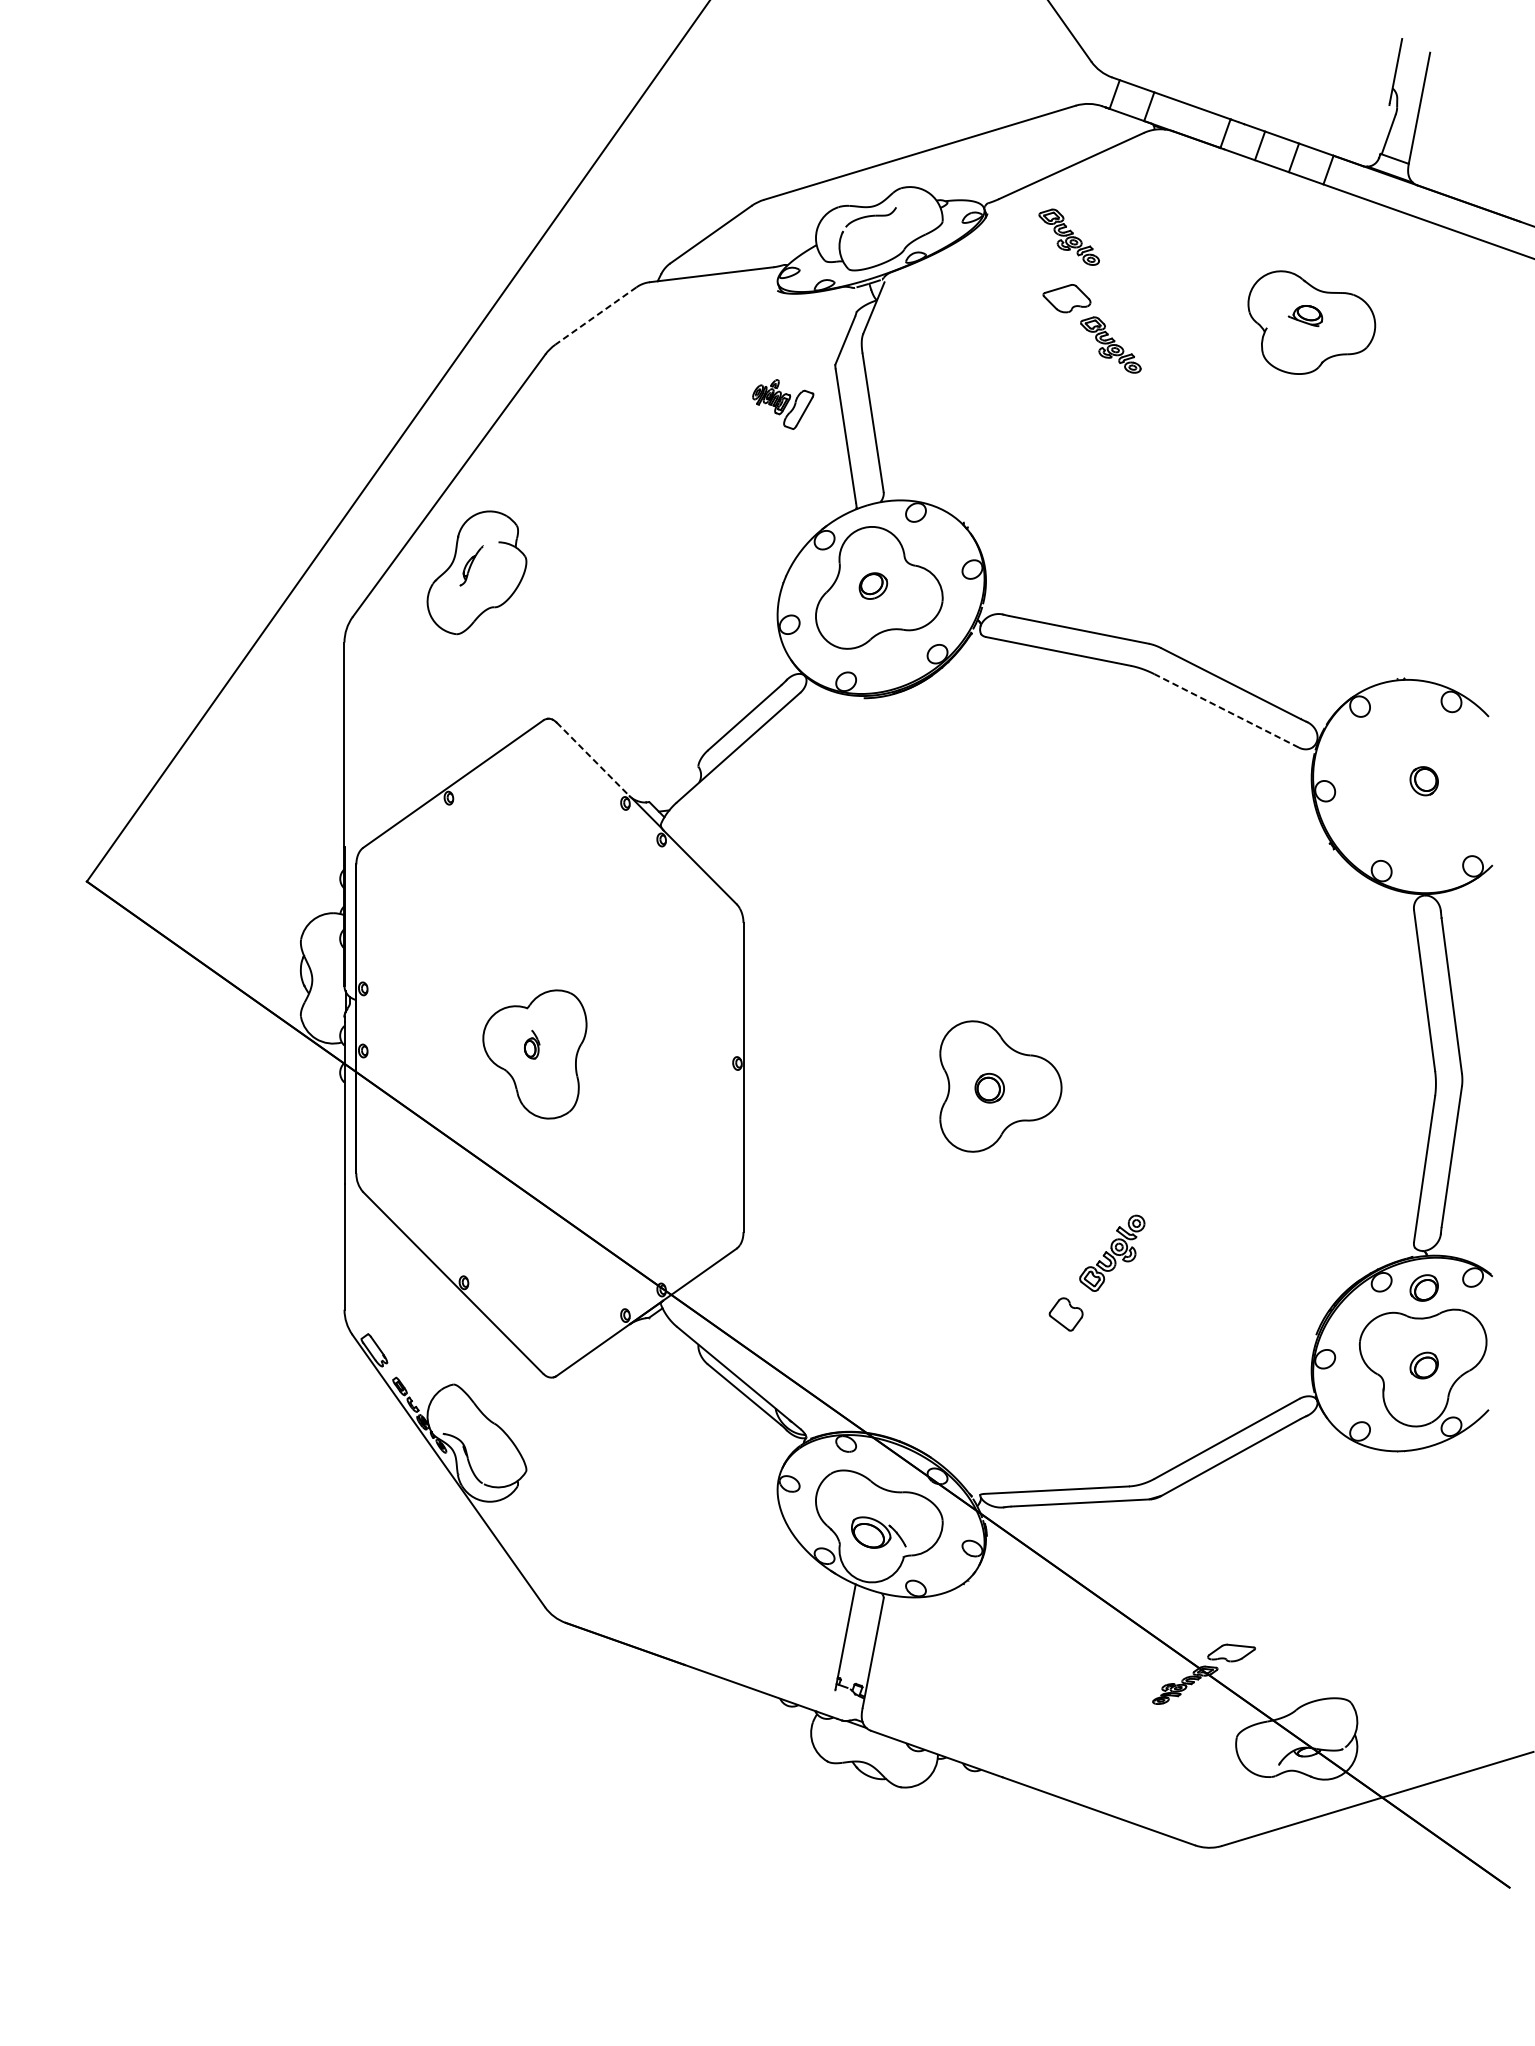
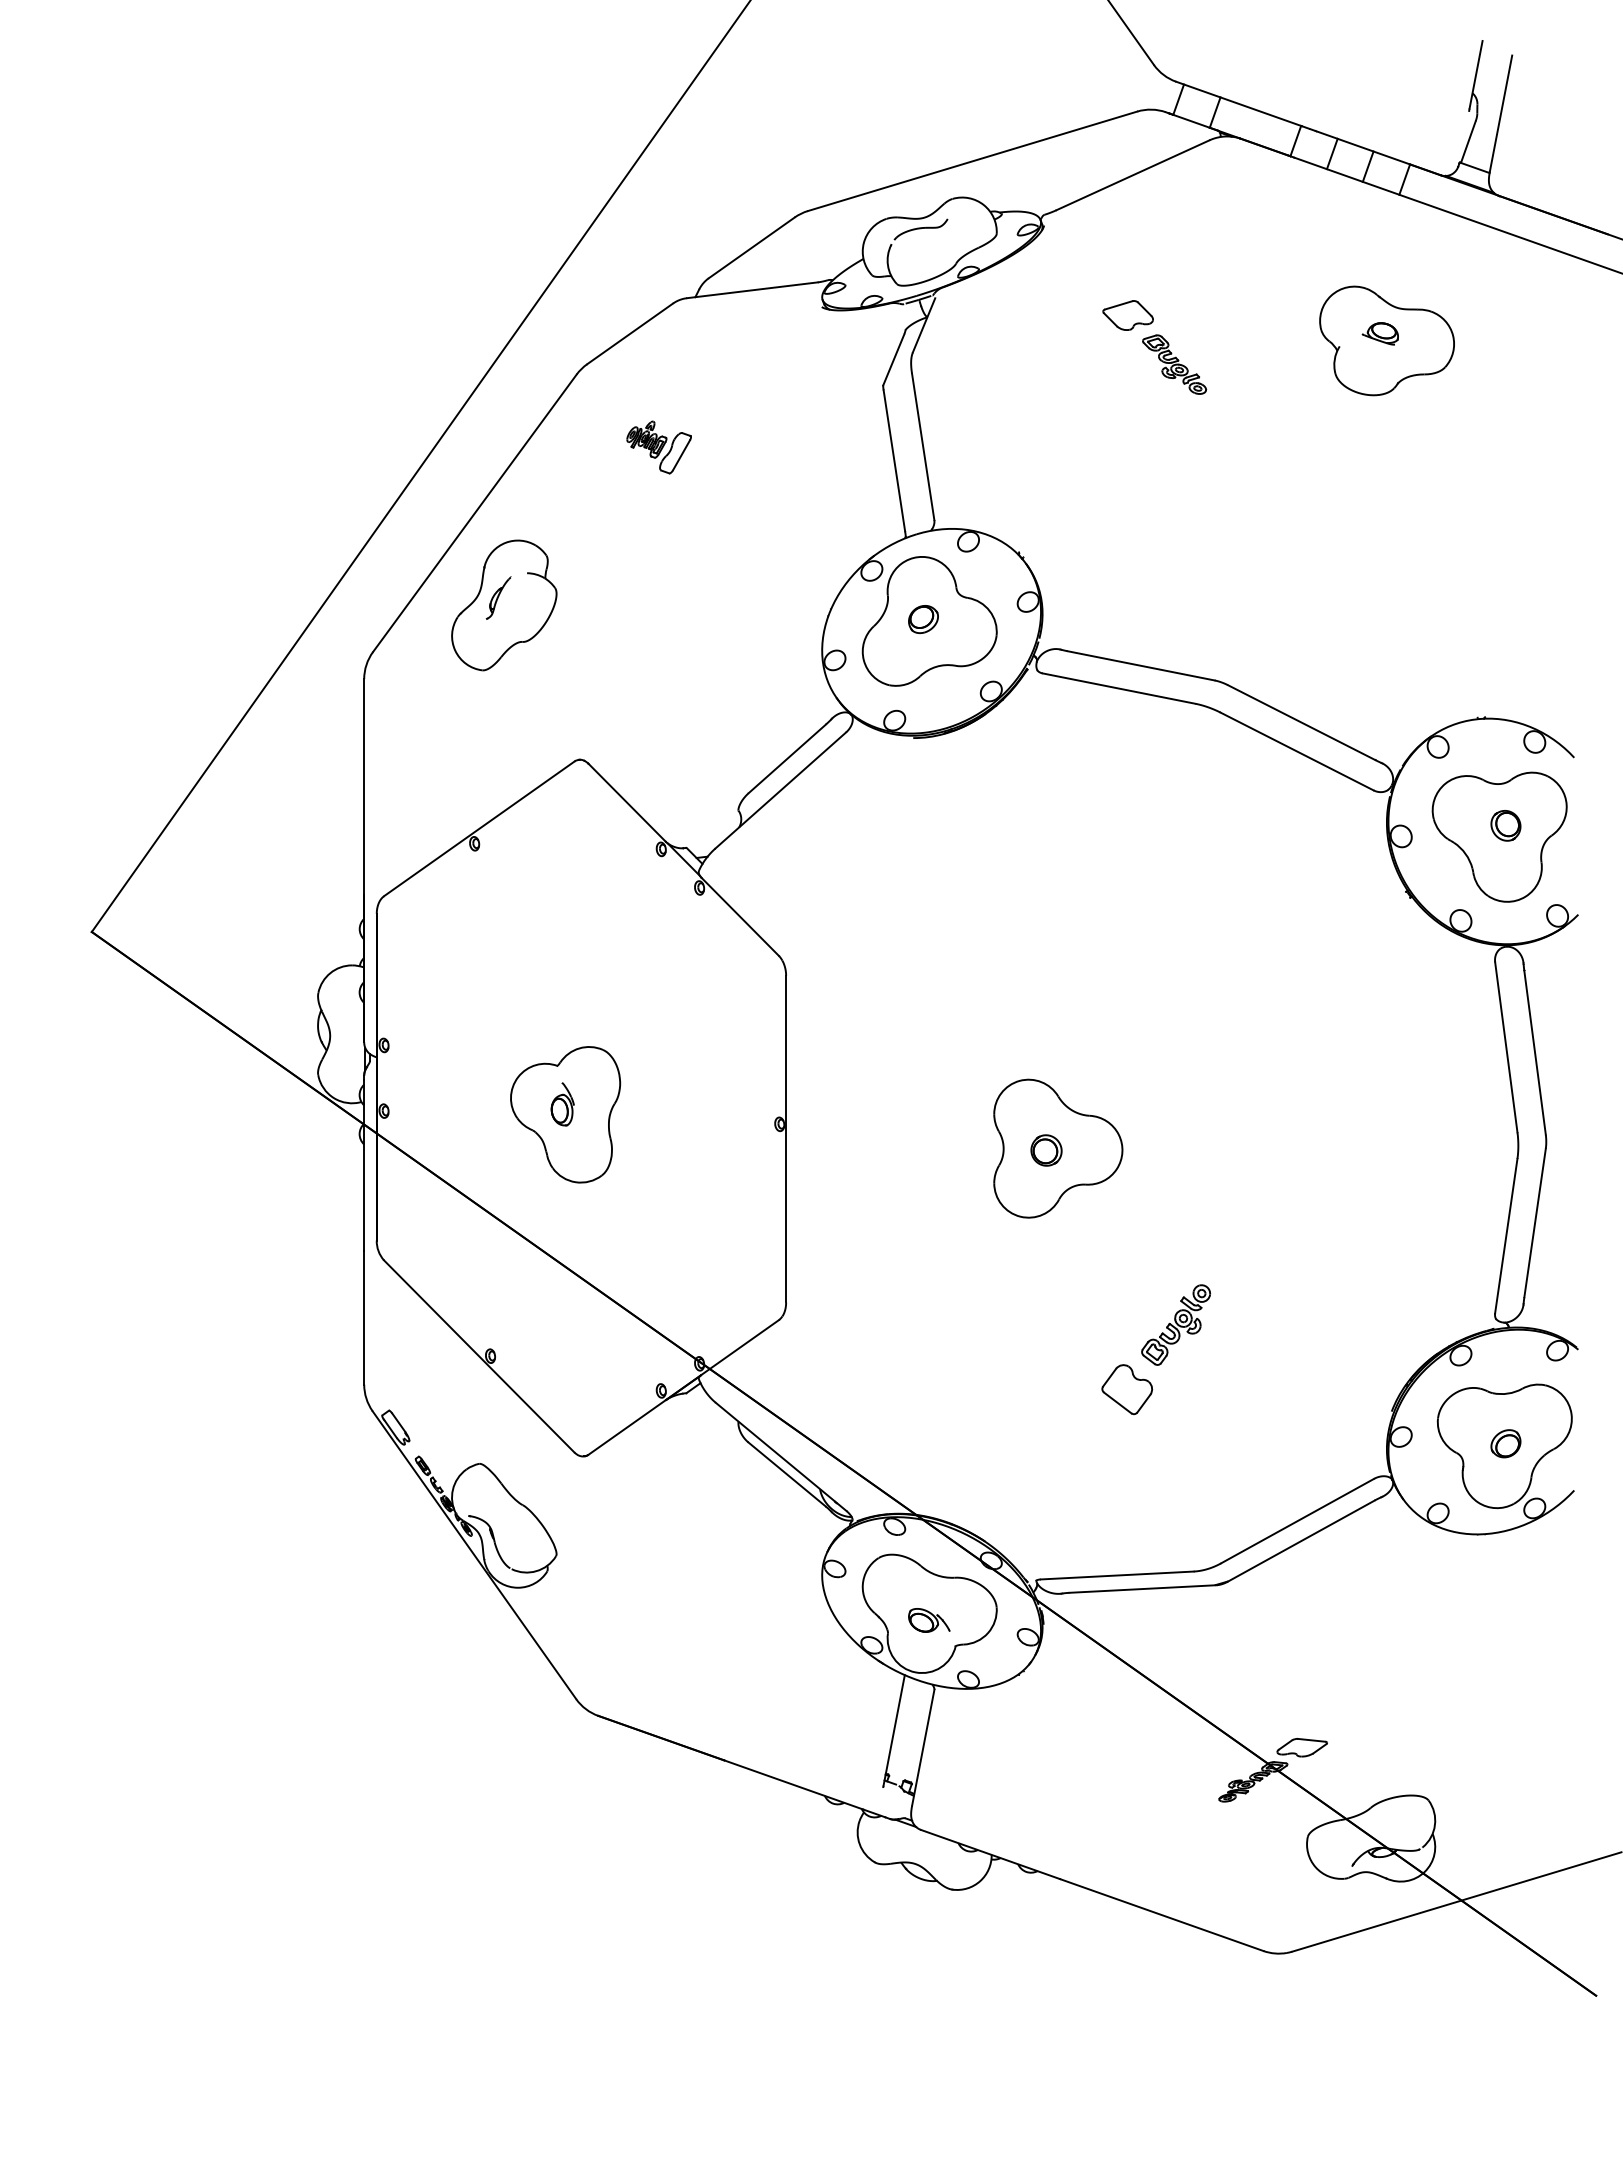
part: (1069, 237) -> (1130, 250), removed
line: (596, 315) -> (630, 333), dashed -> solid
part: (782, 404) -> (658, 447), moved
line: (1227, 710) -> (1297, 751), dashed -> solid
line: (593, 759) -> (627, 802), dashed -> solid
part: (1418, 791) -> (1499, 836), added
part: (532, 1044) -> (562, 1104), size x1.43
part: (1423, 1287) -> (1505, 1361), removed
part: (1066, 1314) -> (1127, 1389), size x1.43
part: (879, 1532) -> (929, 1620), size x0.71

